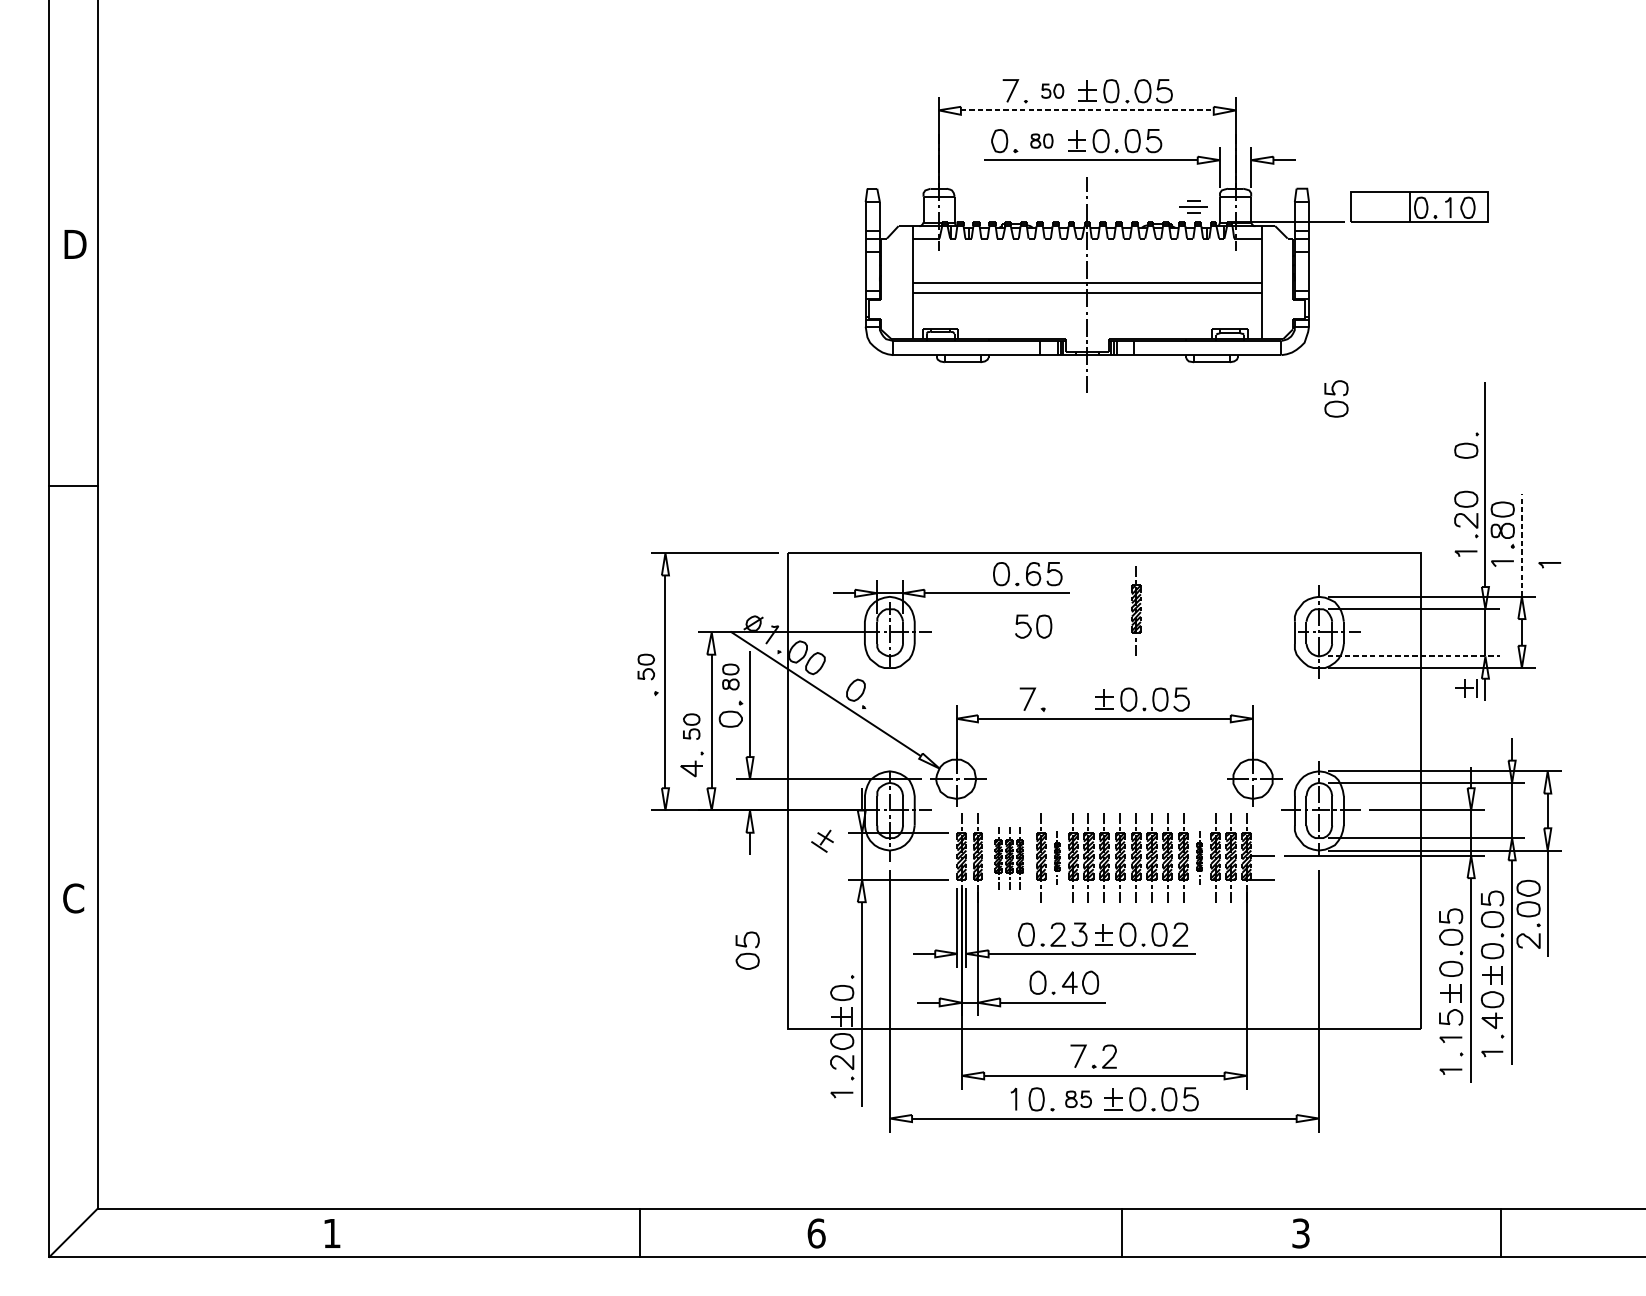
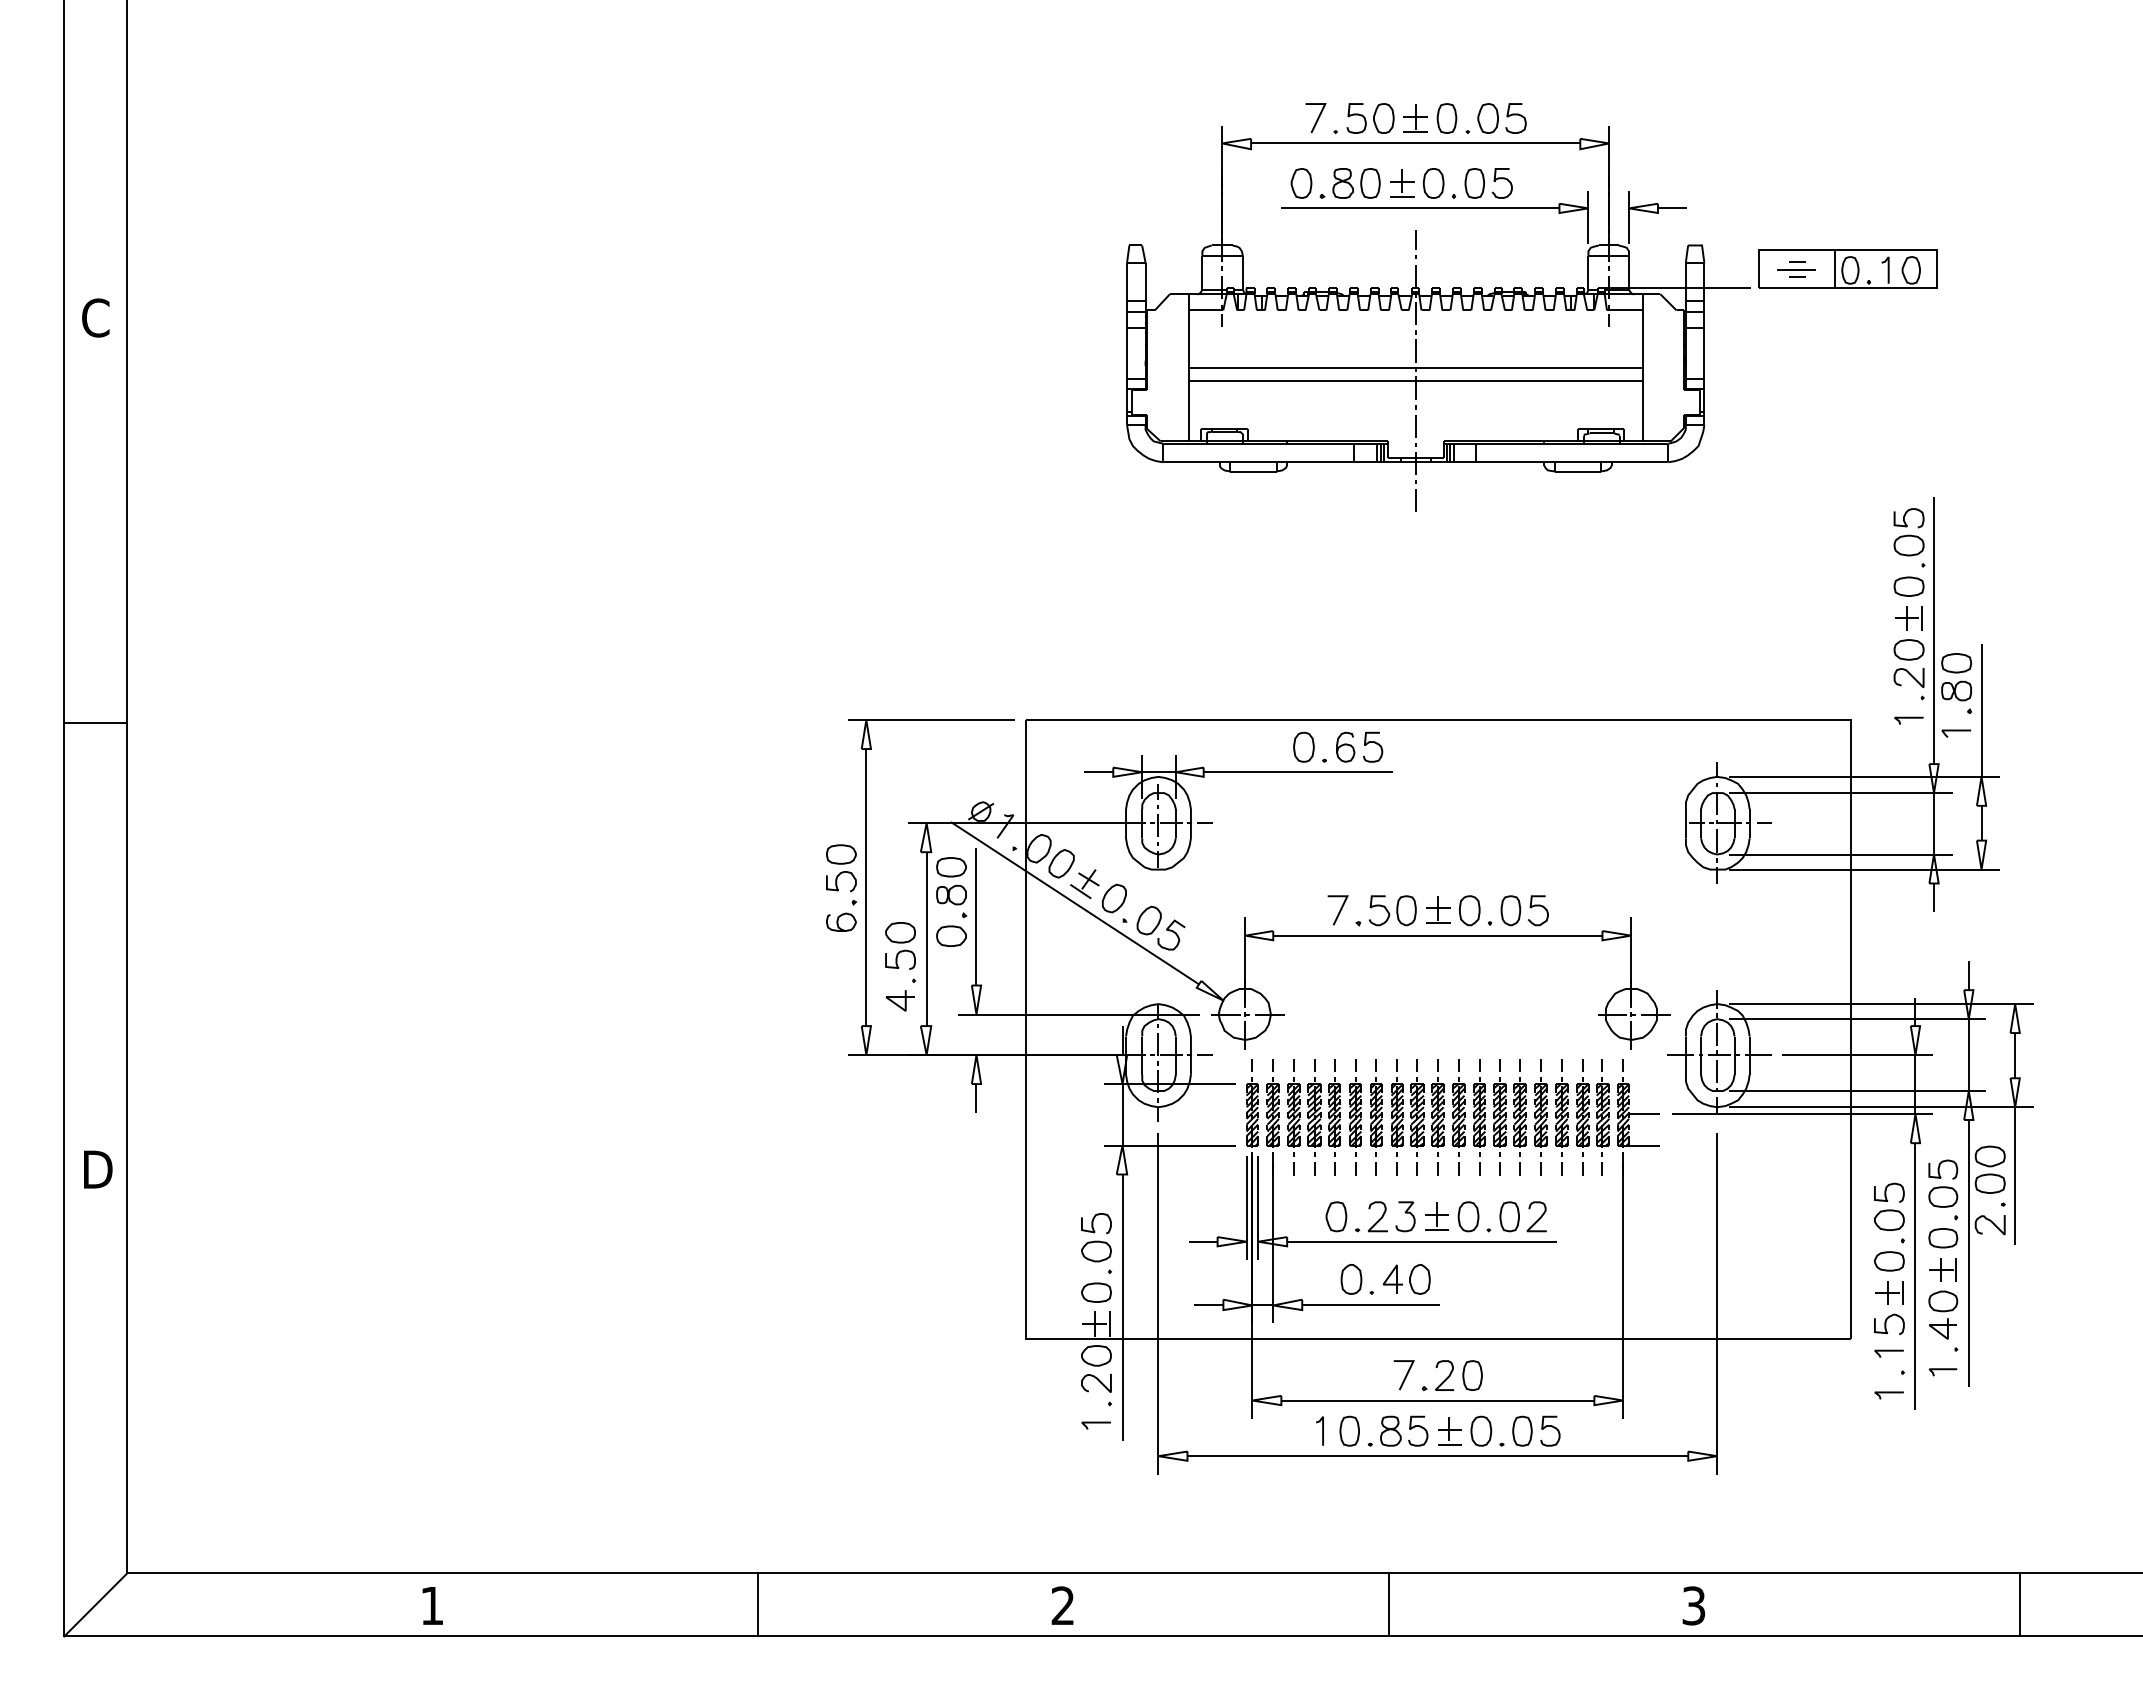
part: (1052, 91) -> (1370, 118), size x1.67
line: (1087, 110) -> (1415, 143), dashed -> solid
part: (1041, 141) -> (1356, 183), size x1.67
part: (1193, 207) -> (1796, 269), moved
text: (74, 244) -> (97, 317), D -> C
part: (1336, 399) -> (1908, 532), moved
line: (73, 486) -> (95, 723), moved
line: (1521, 545) -> (1981, 710), dashed -> solid
line: (1549, 563) -> (2017, 733), removed
part: (1136, 611) -> (1479, 795), removed
part: (1033, 626) -> (1392, 910), moved
line: (1413, 656) -> (1840, 854), dashed -> solid
part: (646, 667) -> (841, 868), size x1.43
part: (730, 677) -> (951, 881), size x1.43
part: (1465, 688) -> (1908, 618), moved
curve: (644, 707) -> (838, 921), added
part: (891, 712) -> (1160, 927), added
part: (691, 726) -> (900, 945), size x1.43
part: (822, 841) -> (1084, 884), moved
part: (1008, 858) -> (1313, 1117), size x1.43
part: (1057, 858) -> (1376, 1117), size x1.67
part: (1199, 858) -> (1561, 1117), size x1.67
text: (74, 898) -> (97, 1169), C -> D
part: (747, 950) -> (1096, 1237), moved
part: (1130, 1056) -> (1472, 1375), added
part: (1078, 1098) -> (1404, 1430), size x1.43
line: (640, 1232) -> (758, 1604), moved
line: (1121, 1232) -> (1388, 1604), moved
line: (1501, 1232) -> (2019, 1604), moved
text: (816, 1233) -> (1063, 1605), 6 -> 2

